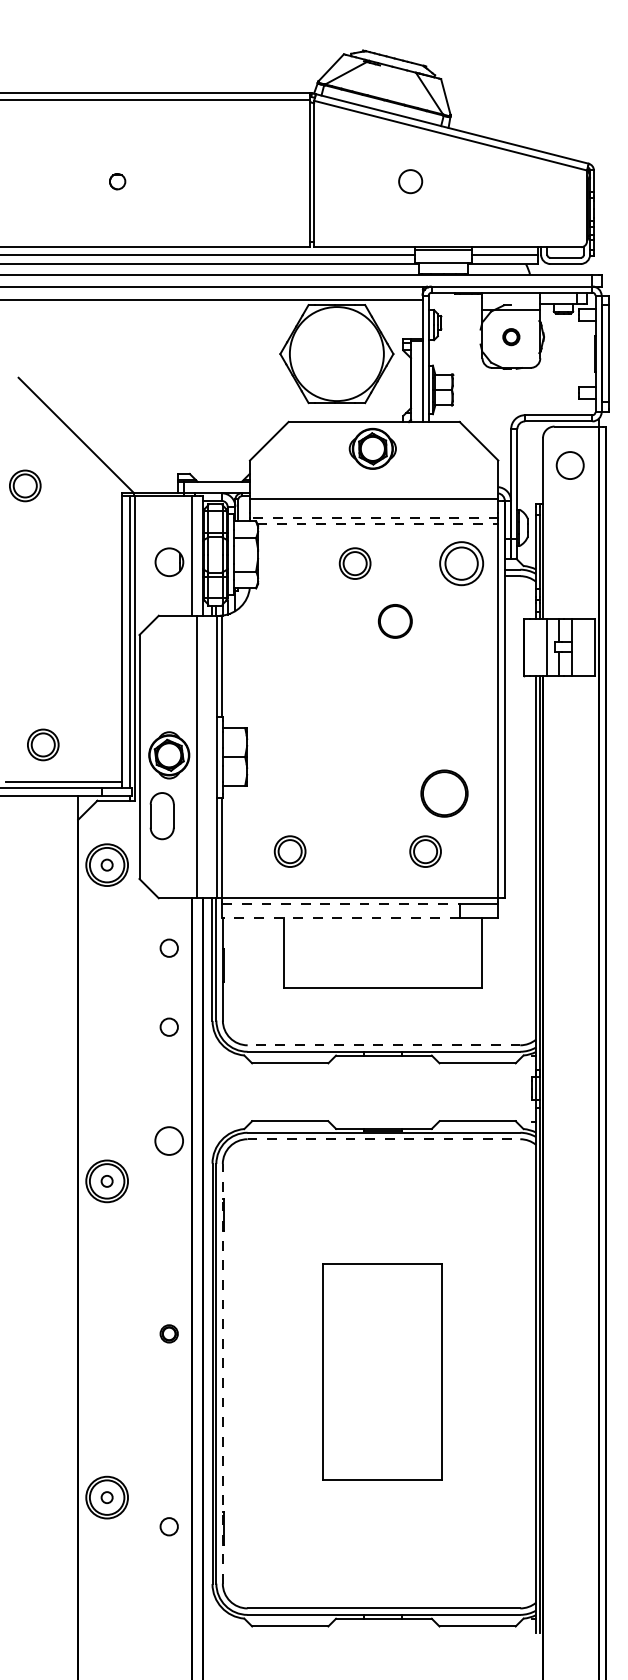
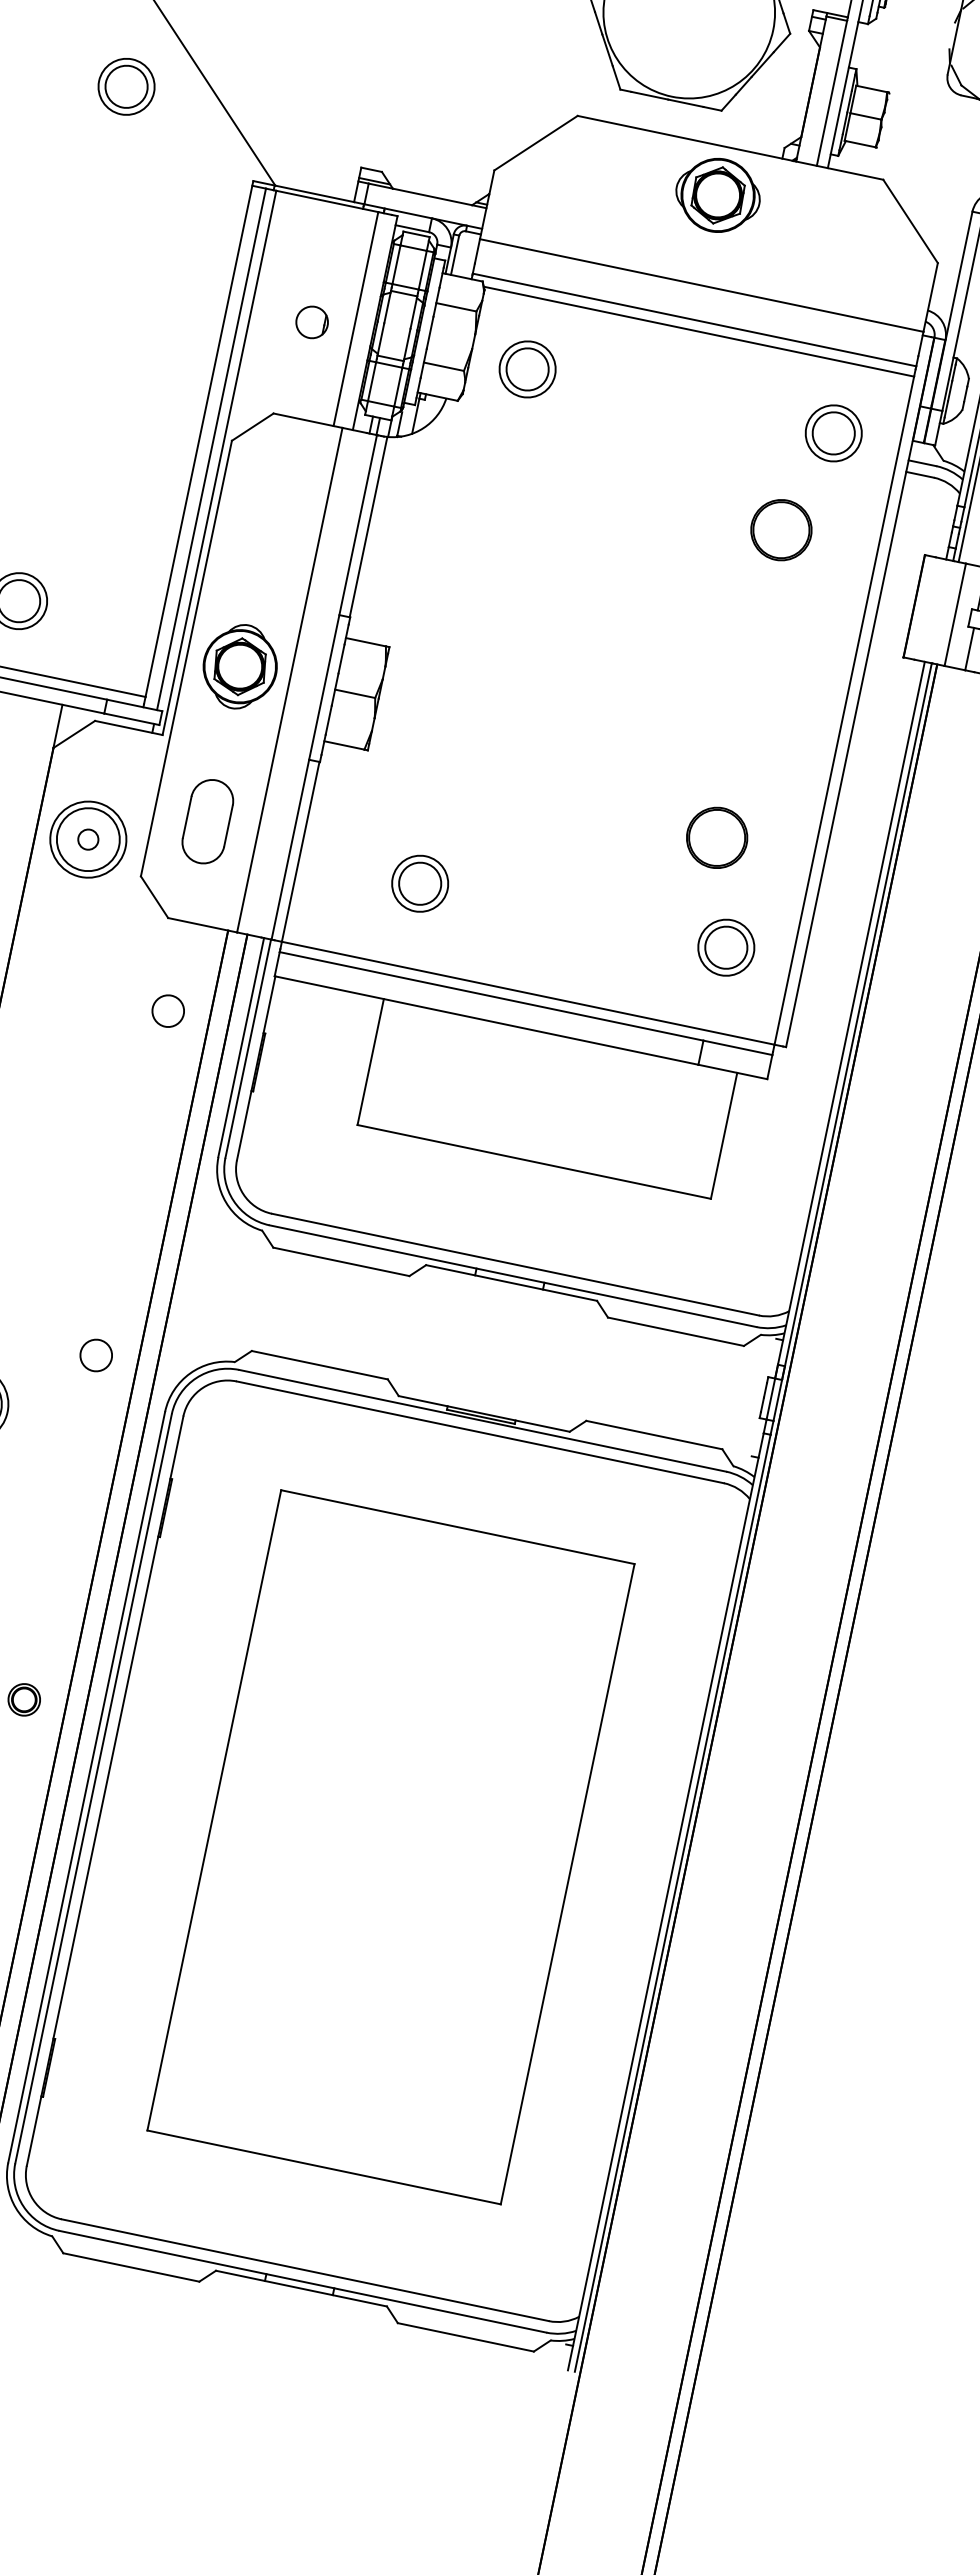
part: (25, 485) -> (127, 86), moved
line: (373, 518) -> (693, 319), dashed -> solid
line: (378, 524) -> (699, 332), dashed -> solid
circle: (168, 562) -> (310, 322), size x0.62
part: (354, 563) -> (526, 368), moved
part: (461, 563) -> (833, 433), size x0.71
part: (394, 621) -> (779, 530), moved
part: (443, 793) -> (715, 837), size x0.71
part: (161, 816) -> (206, 822), moved
part: (425, 851) -> (726, 947), moved
line: (341, 904) -> (492, 997), dashed -> solid
line: (341, 917) -> (487, 1020), dashed -> solid
circle: (168, 1026) -> (137, 1150), removed
line: (383, 1045) -> (514, 1264), dashed -> solid
line: (384, 1139) -> (481, 1433), dashed -> solid
circle: (168, 1140) -> (95, 1354), size x0.62
part: (382, 1371) -> (391, 1846), size x1.67
line: (222, 1373) -> (104, 1790), dashed -> solid

